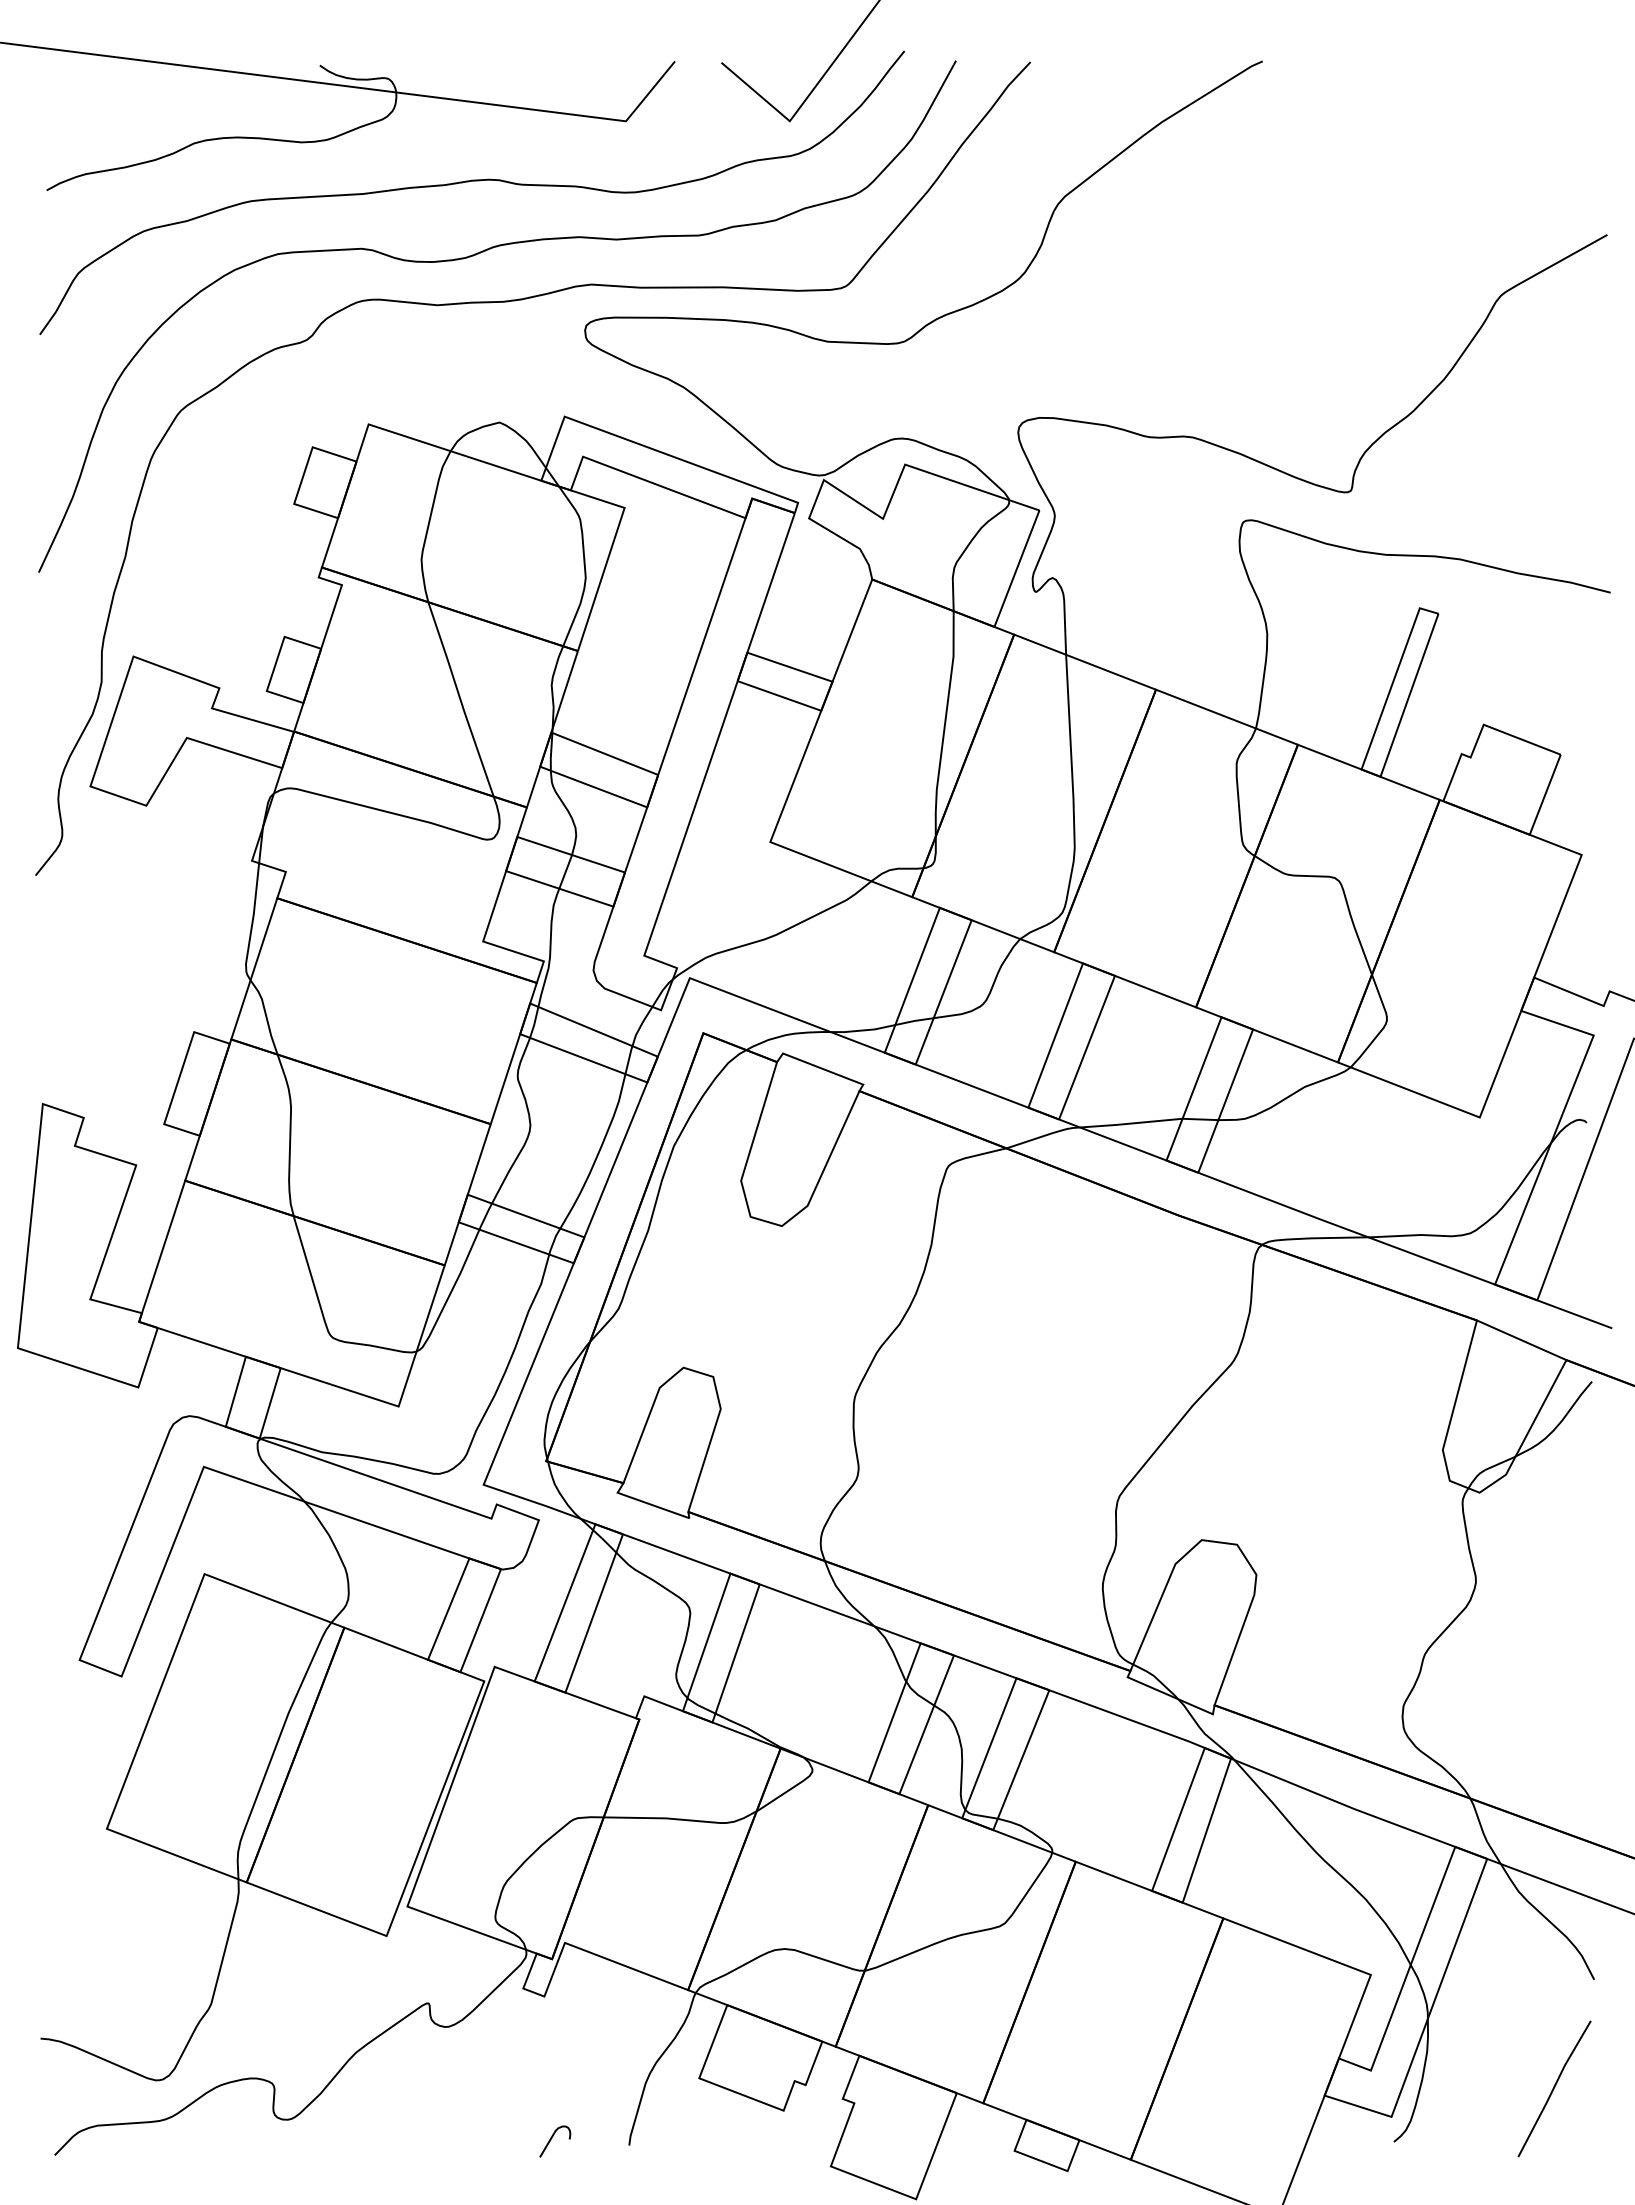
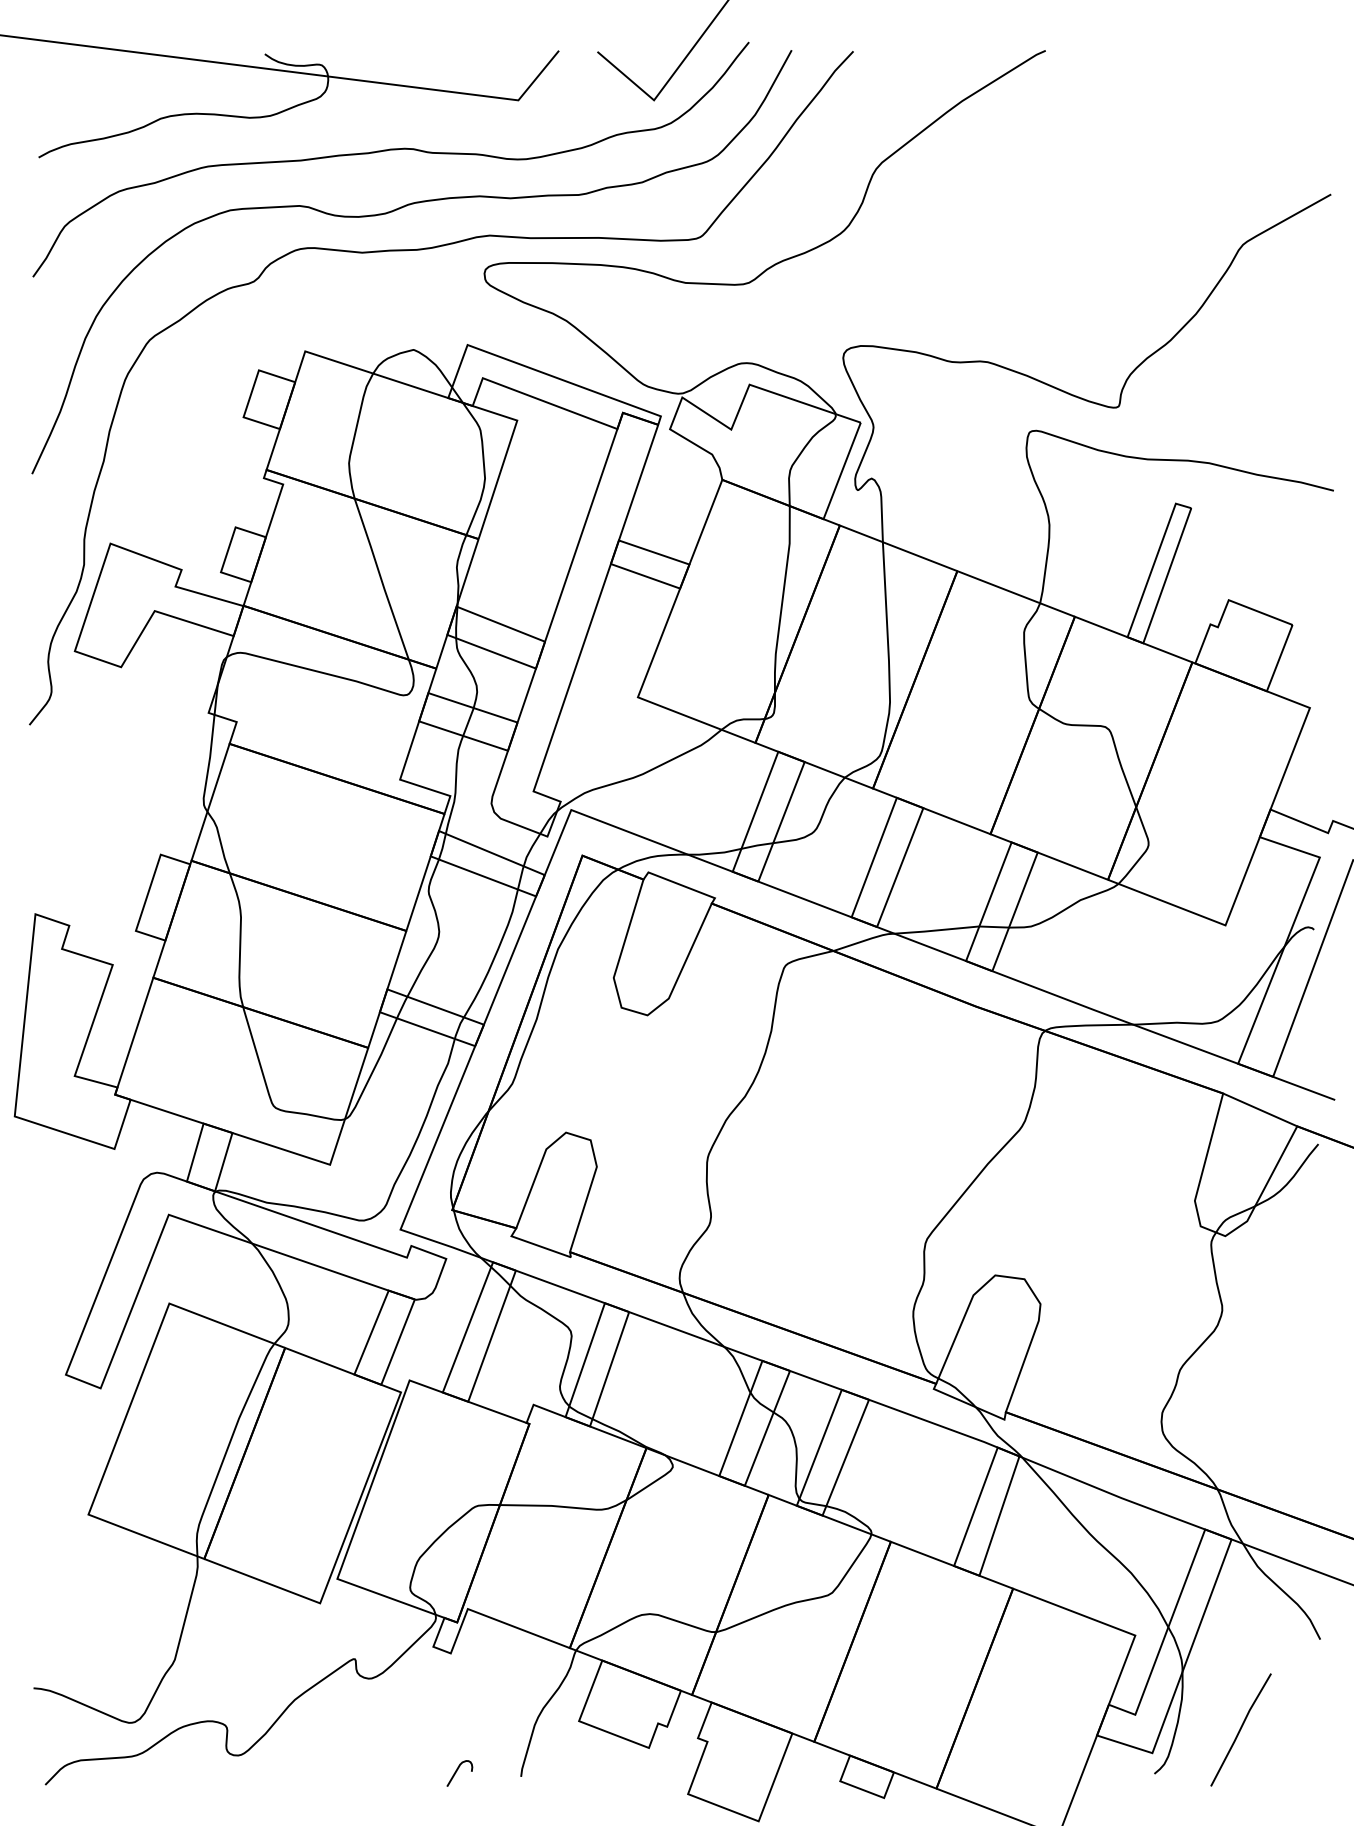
line: (1554, 2088) -> (1241, 1729), moved

